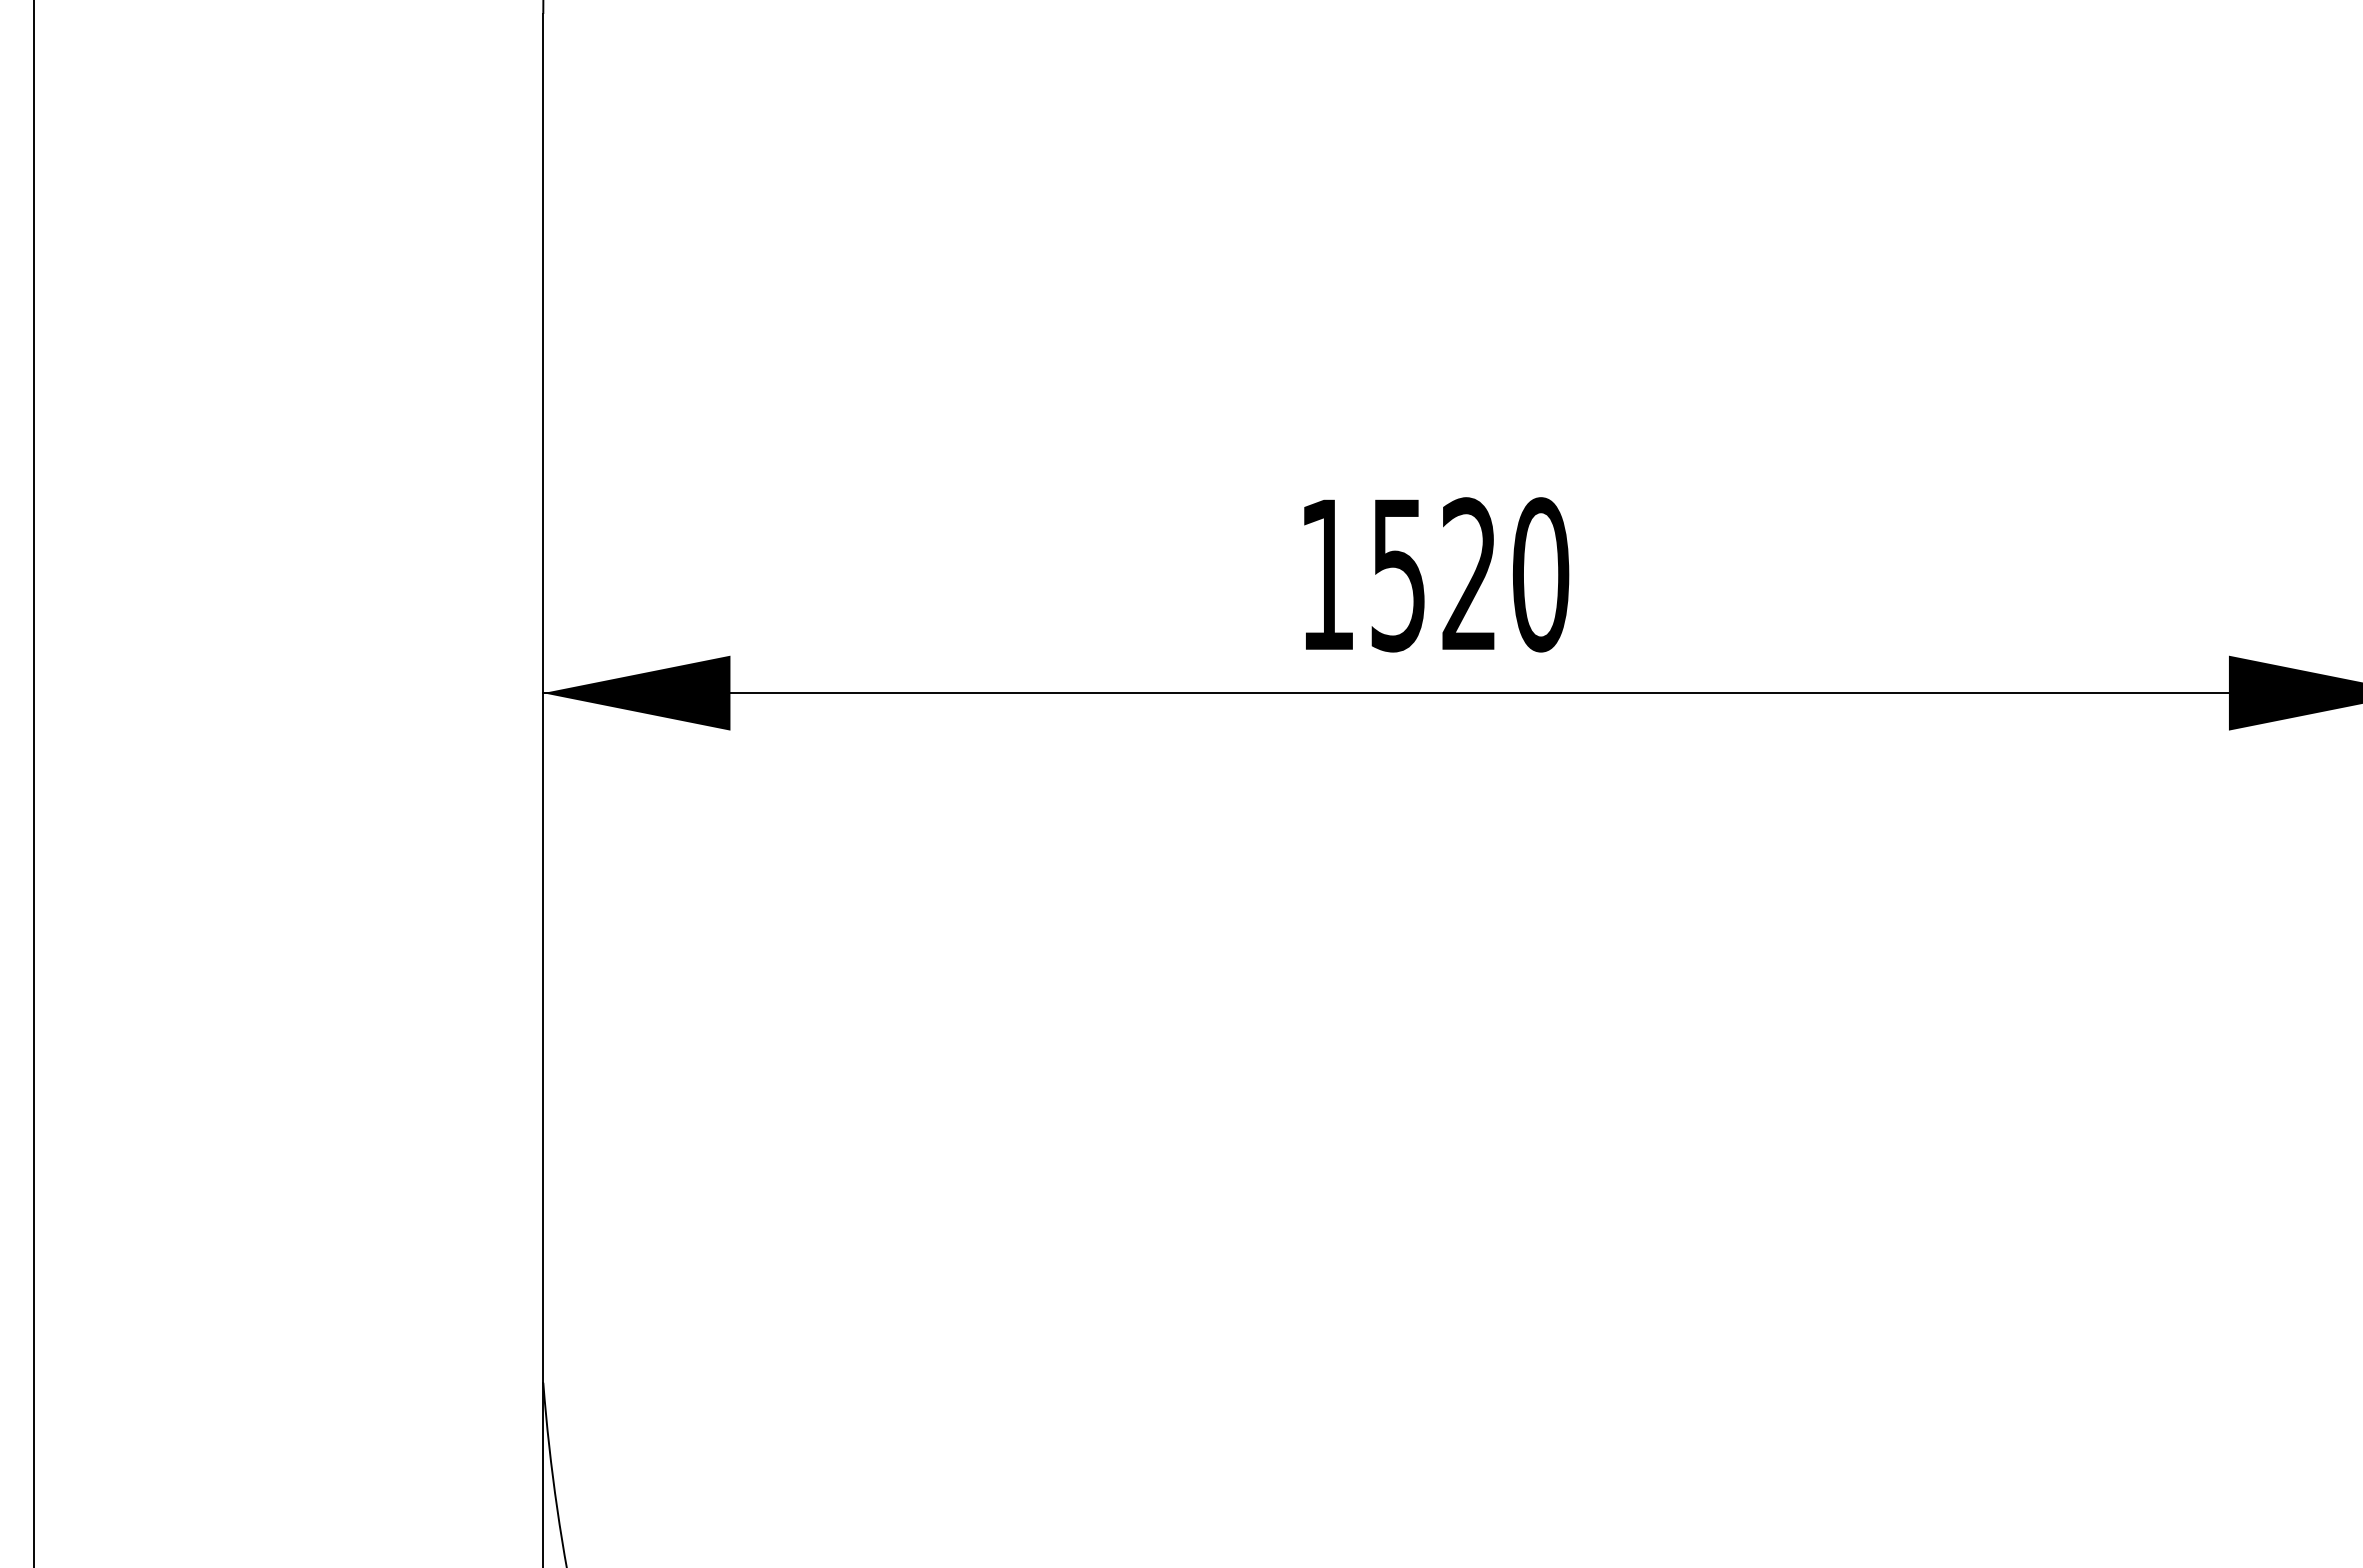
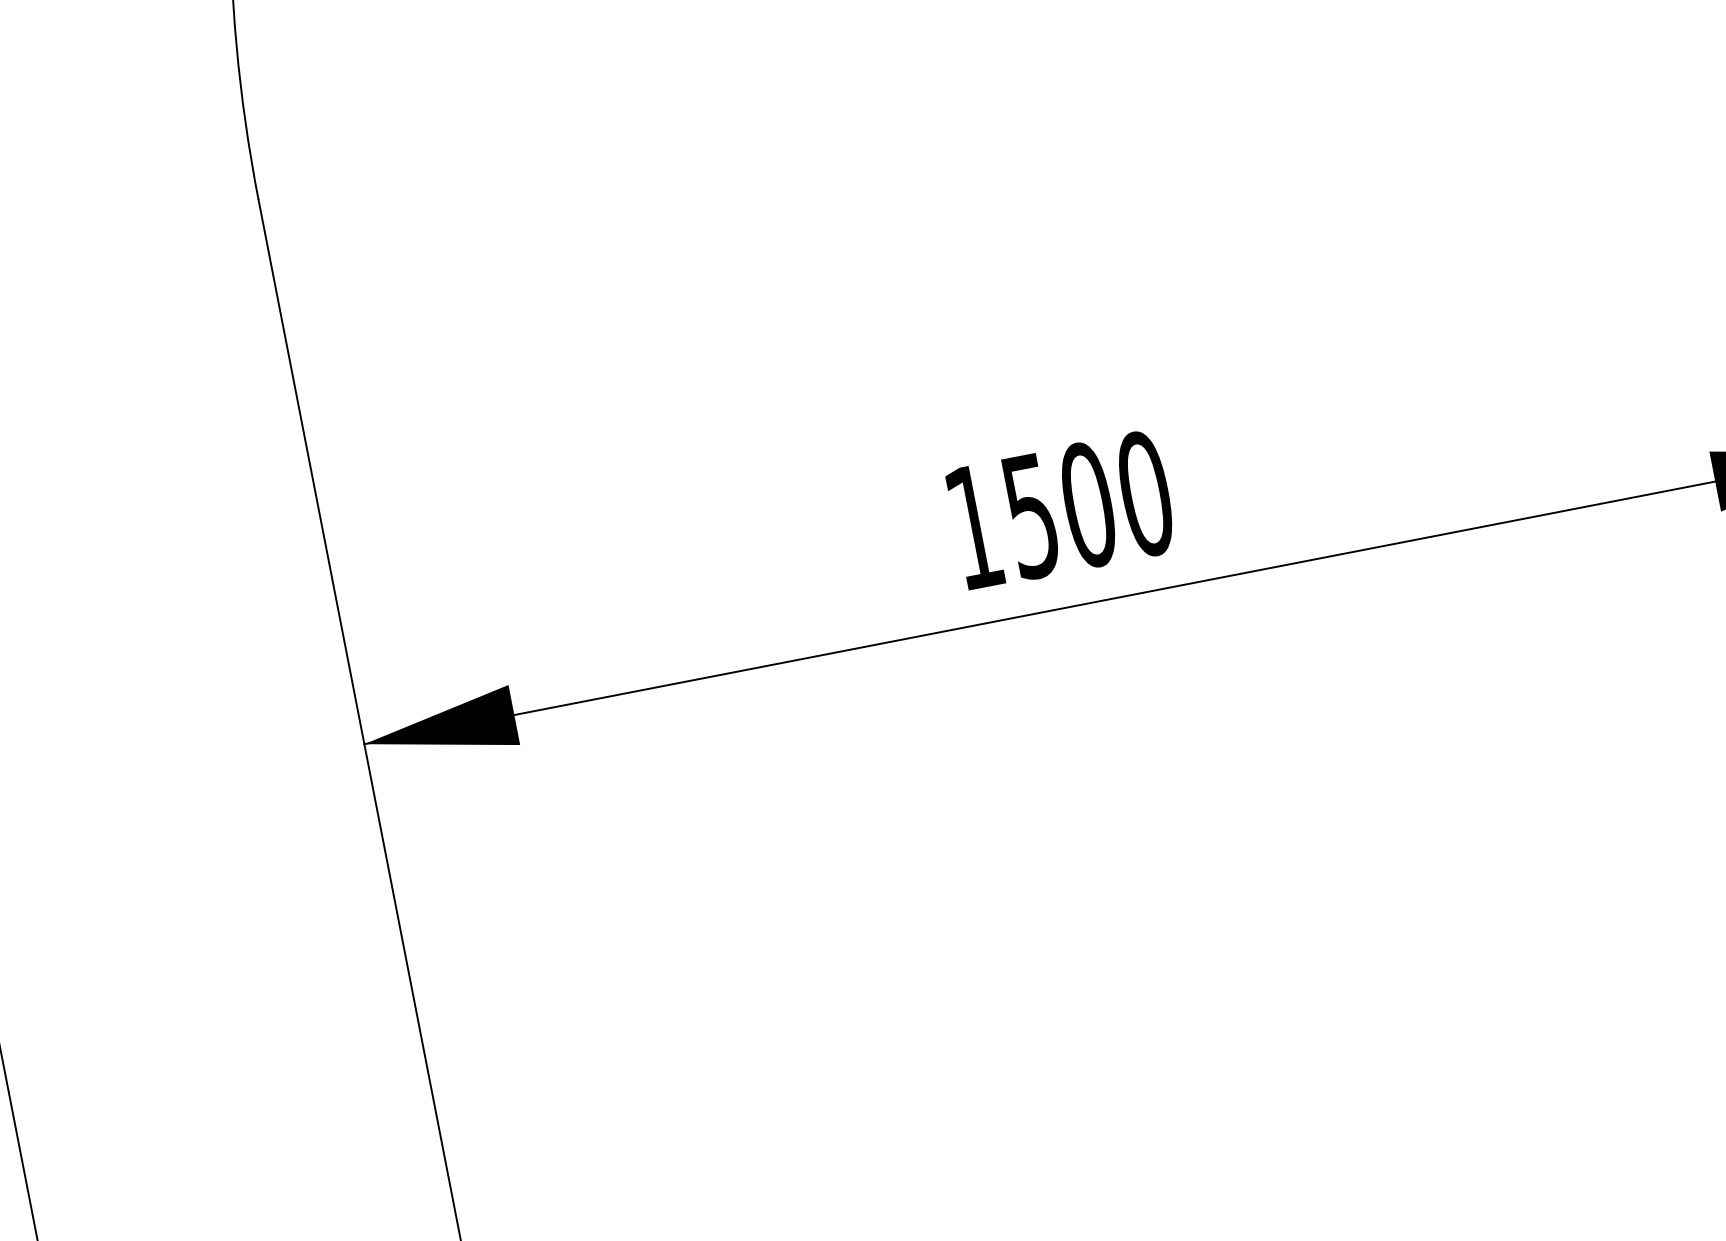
text: (1469, 574) -> (1088, 504), 1520 -> 1500

